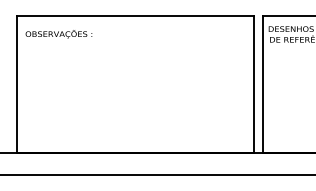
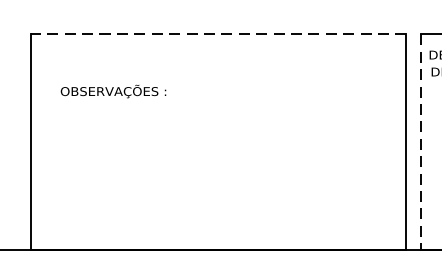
line: (135, 15) -> (218, 33), solid -> dashed
text: (58, 34) -> (112, 92), moved
line: (263, 84) -> (421, 142), solid -> dashed

